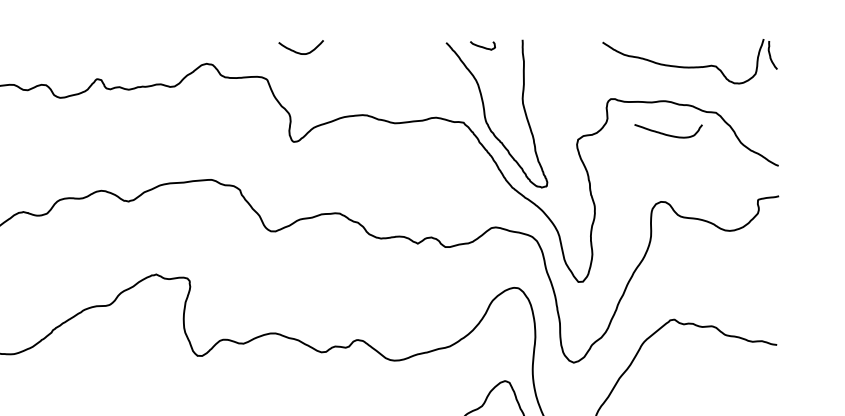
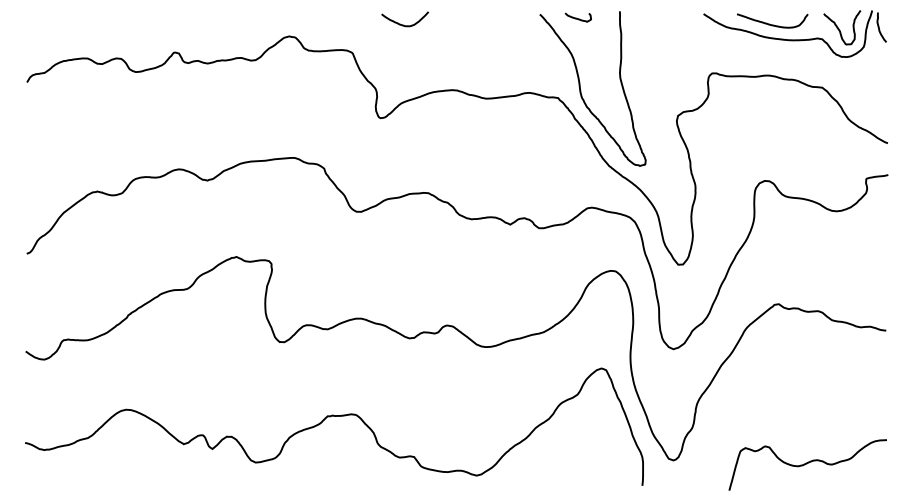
curve: (299, 52) -> (403, 24), moved
curve: (732, 56) -> (839, 28), added
curve: (668, 134) -> (772, 24), moved

